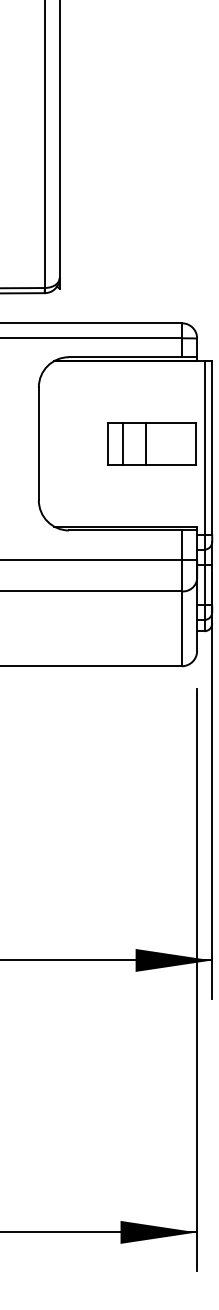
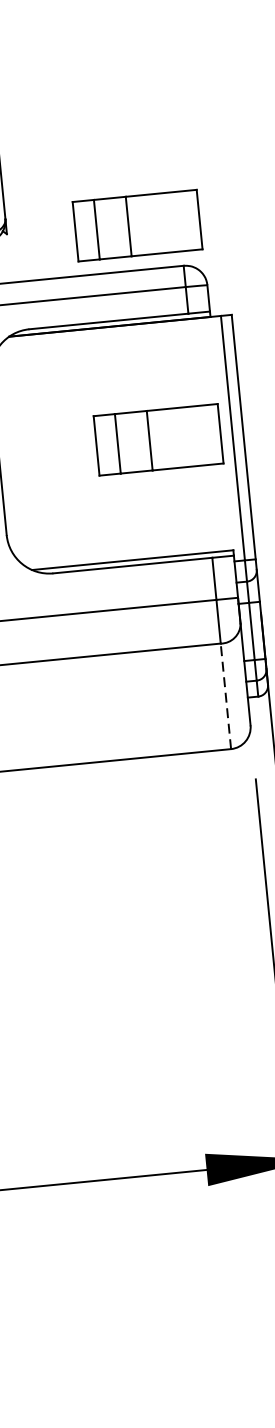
part: (151, 291) -> (136, 225), added
line: (181, 628) -> (225, 695), solid -> dashed

